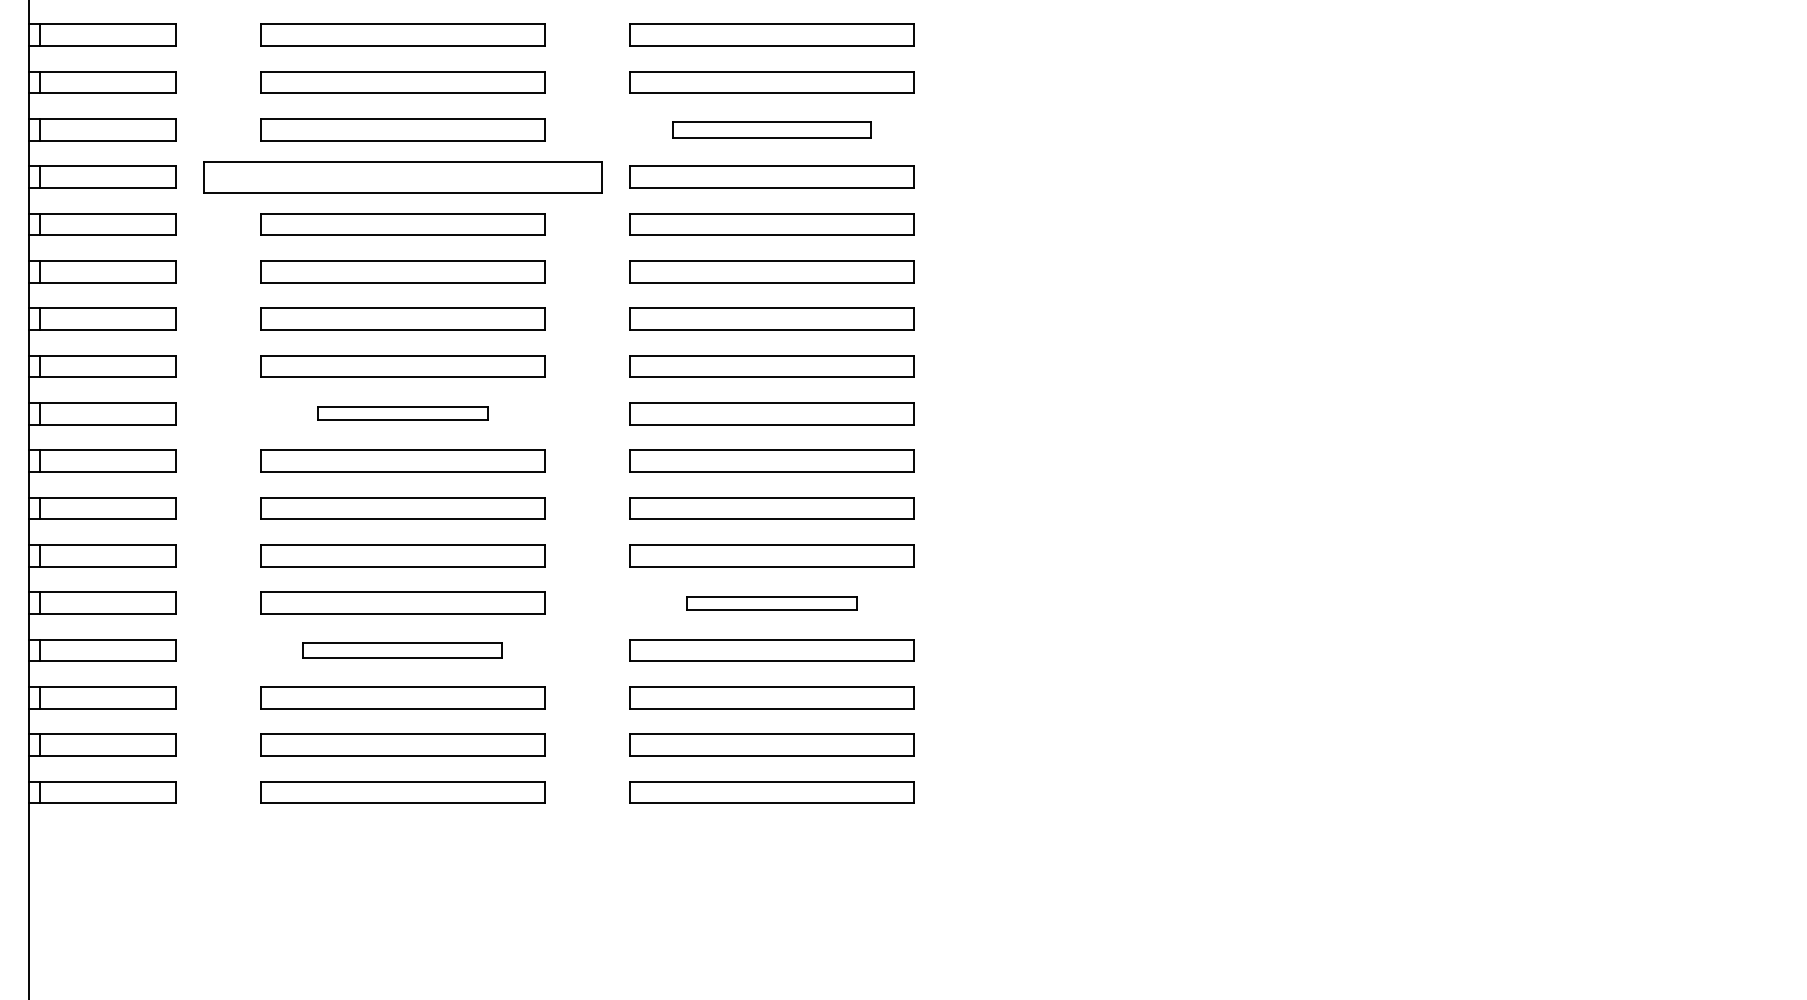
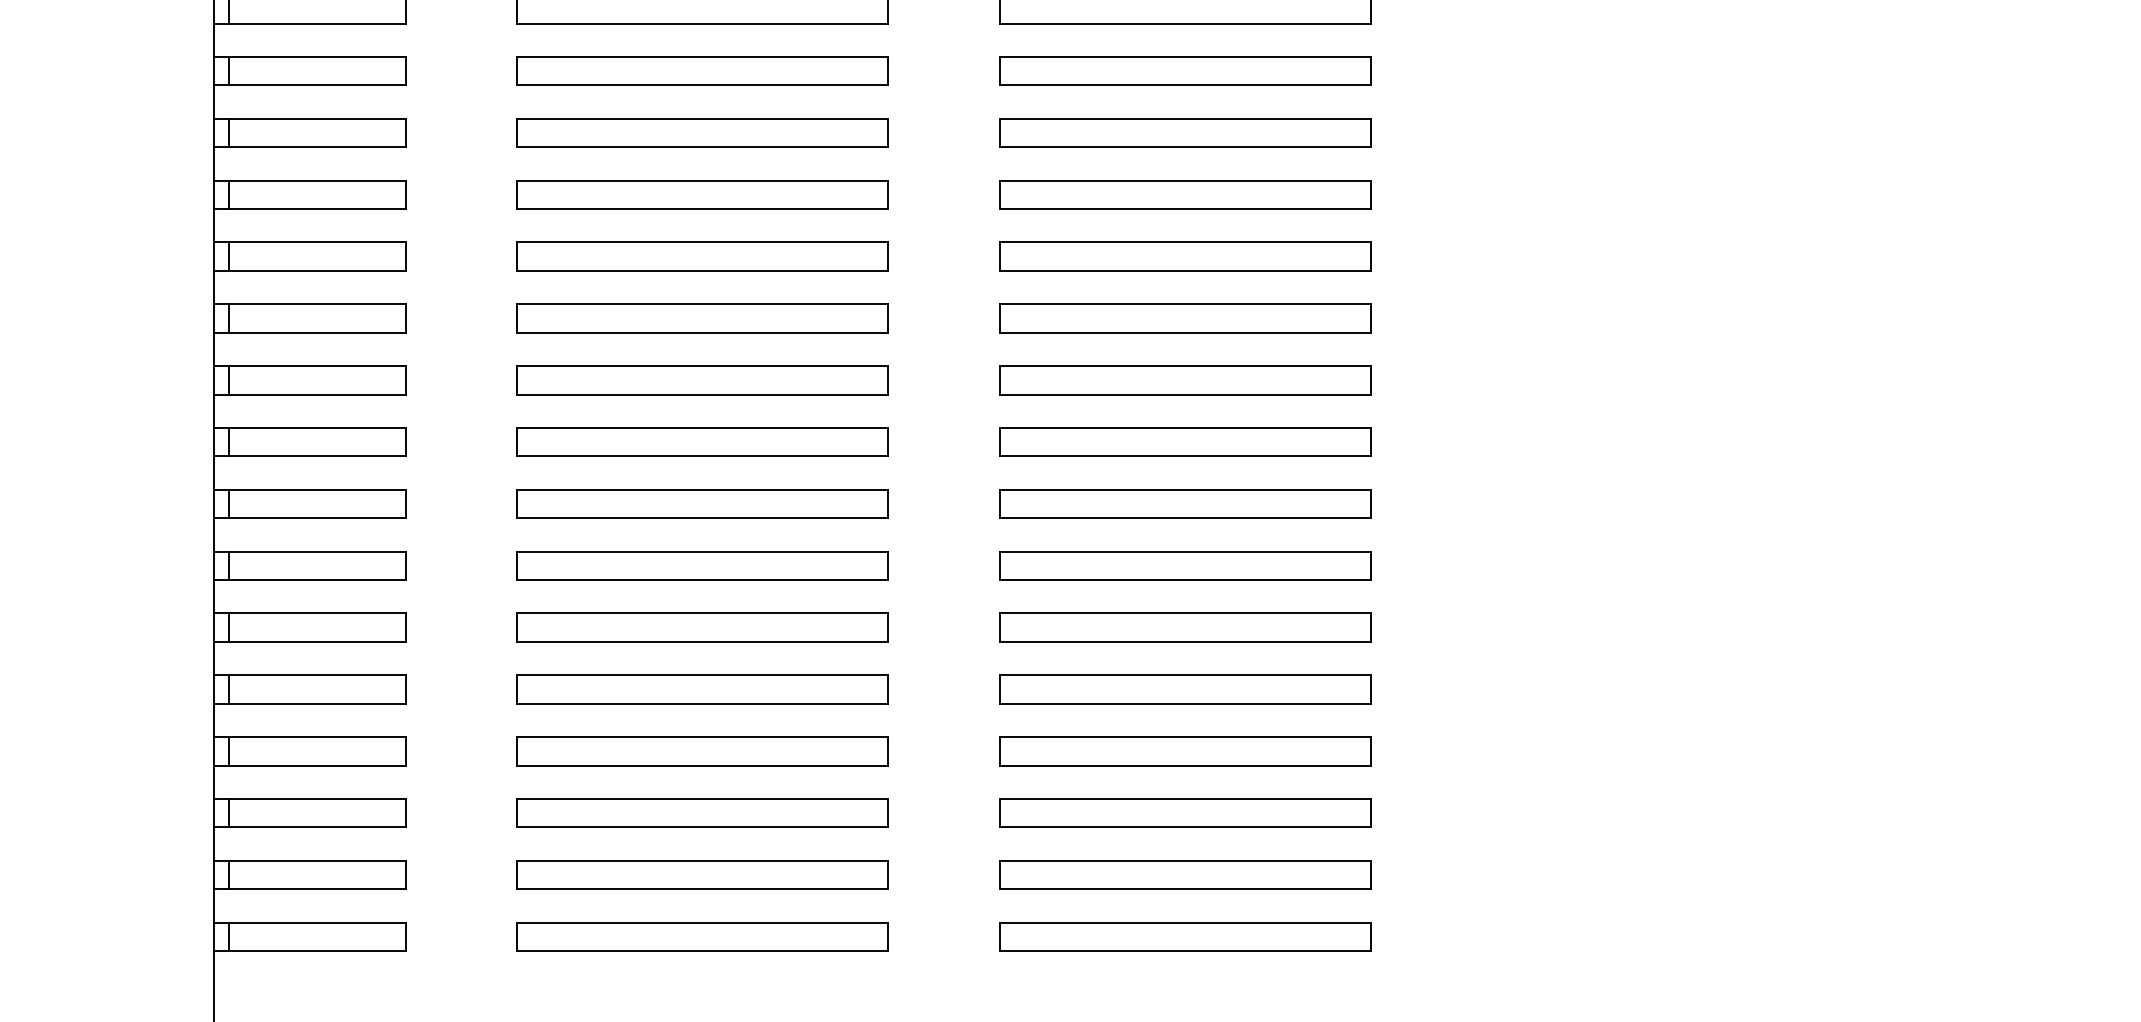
part: (771, 129) -> (1184, 70), size x1.43
part: (402, 176) -> (702, 132), size x0.71
part: (402, 413) -> (702, 441), size x1.67
part: (771, 602) -> (1184, 688), size x1.67
part: (402, 650) -> (702, 751), size x1.43

